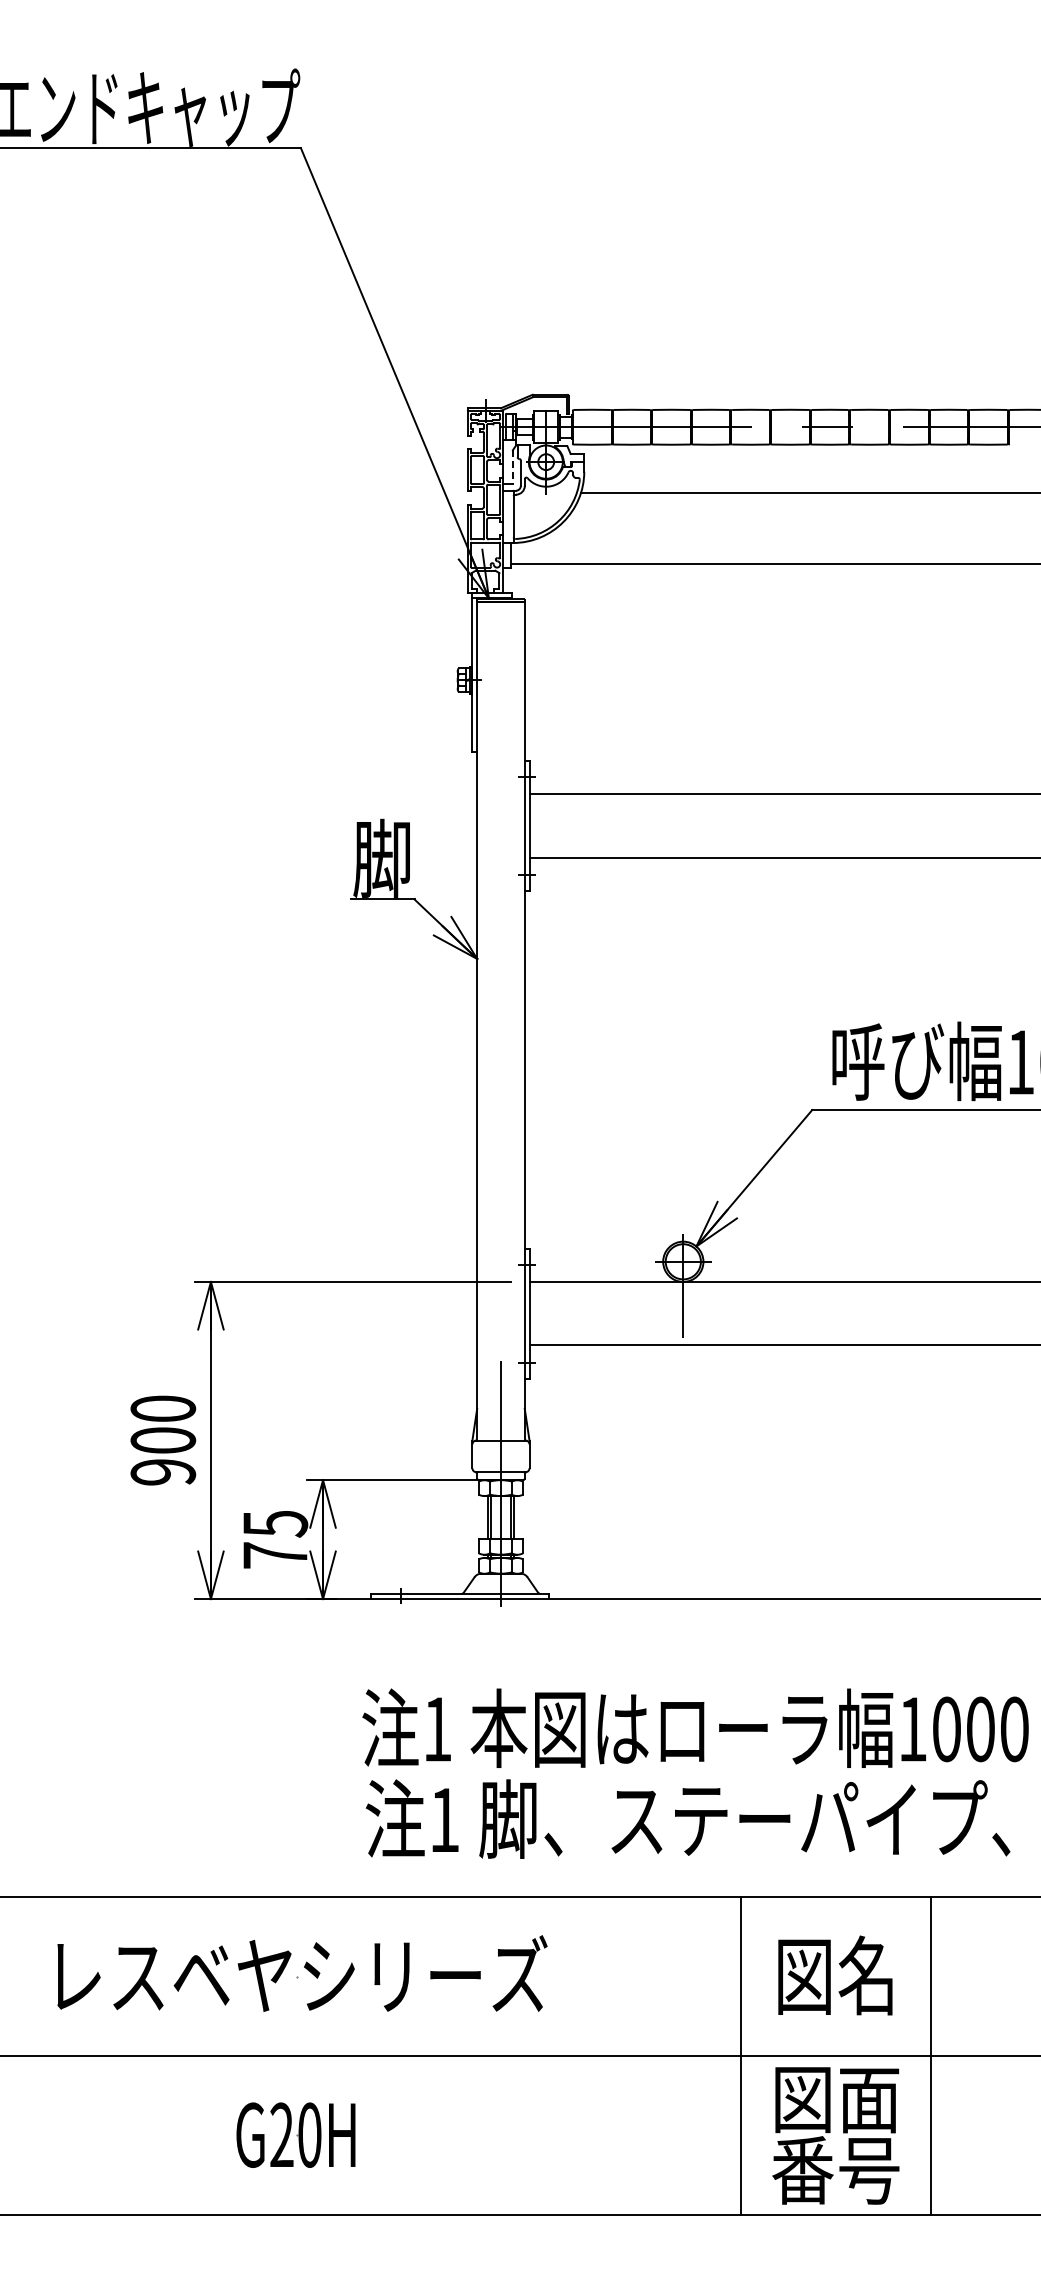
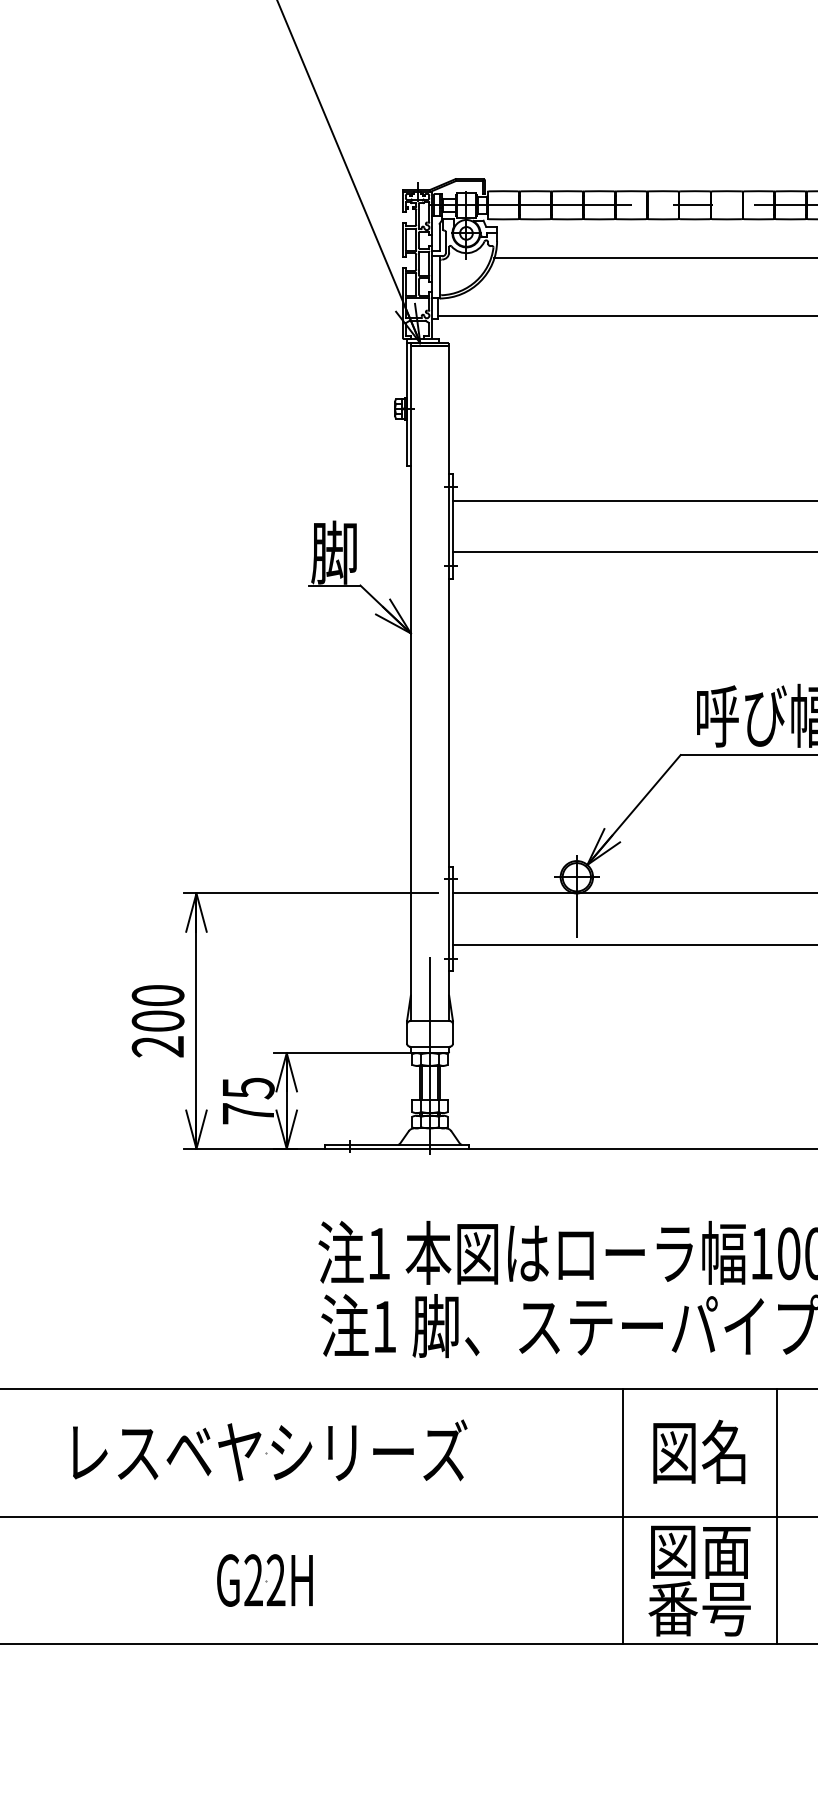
line: (512, 466) -> (439, 236), dashed -> solid
text: (163, 1472) -> (158, 1046), 900 -> 200
text: (309, 2134) -> (275, 1579), G20H -> G22H

